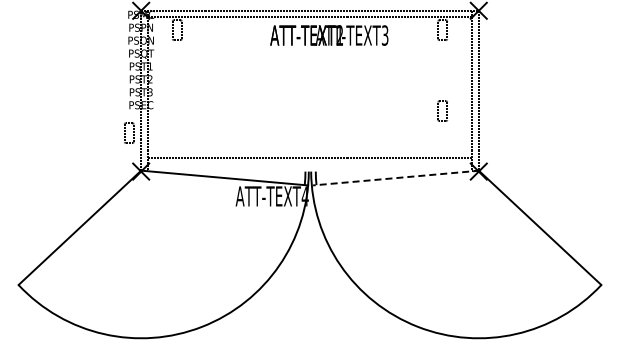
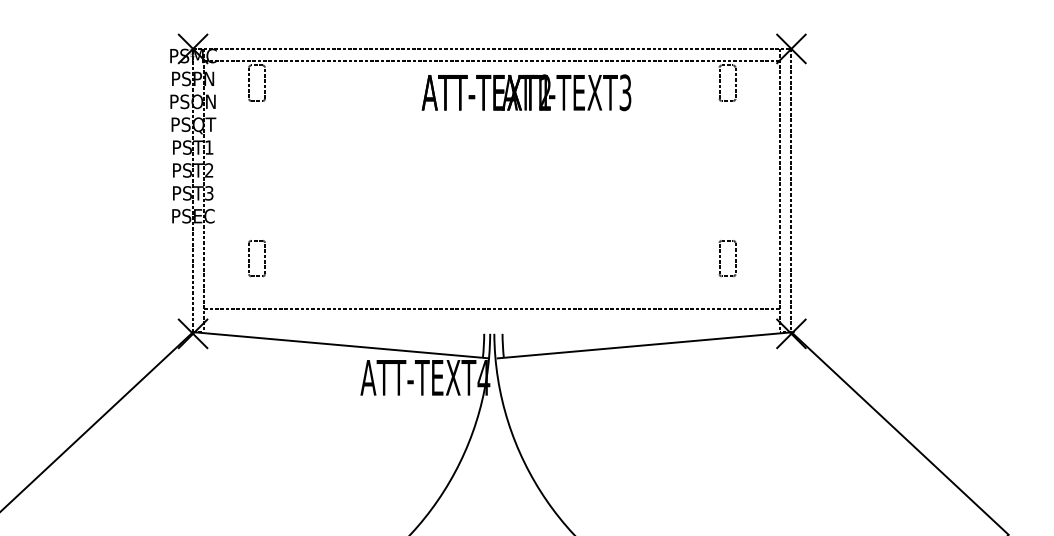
part: (442, 110) -> (727, 257), moved
part: (129, 132) -> (257, 257), moved
line: (396, 178) -> (645, 346), dashed -> solid

